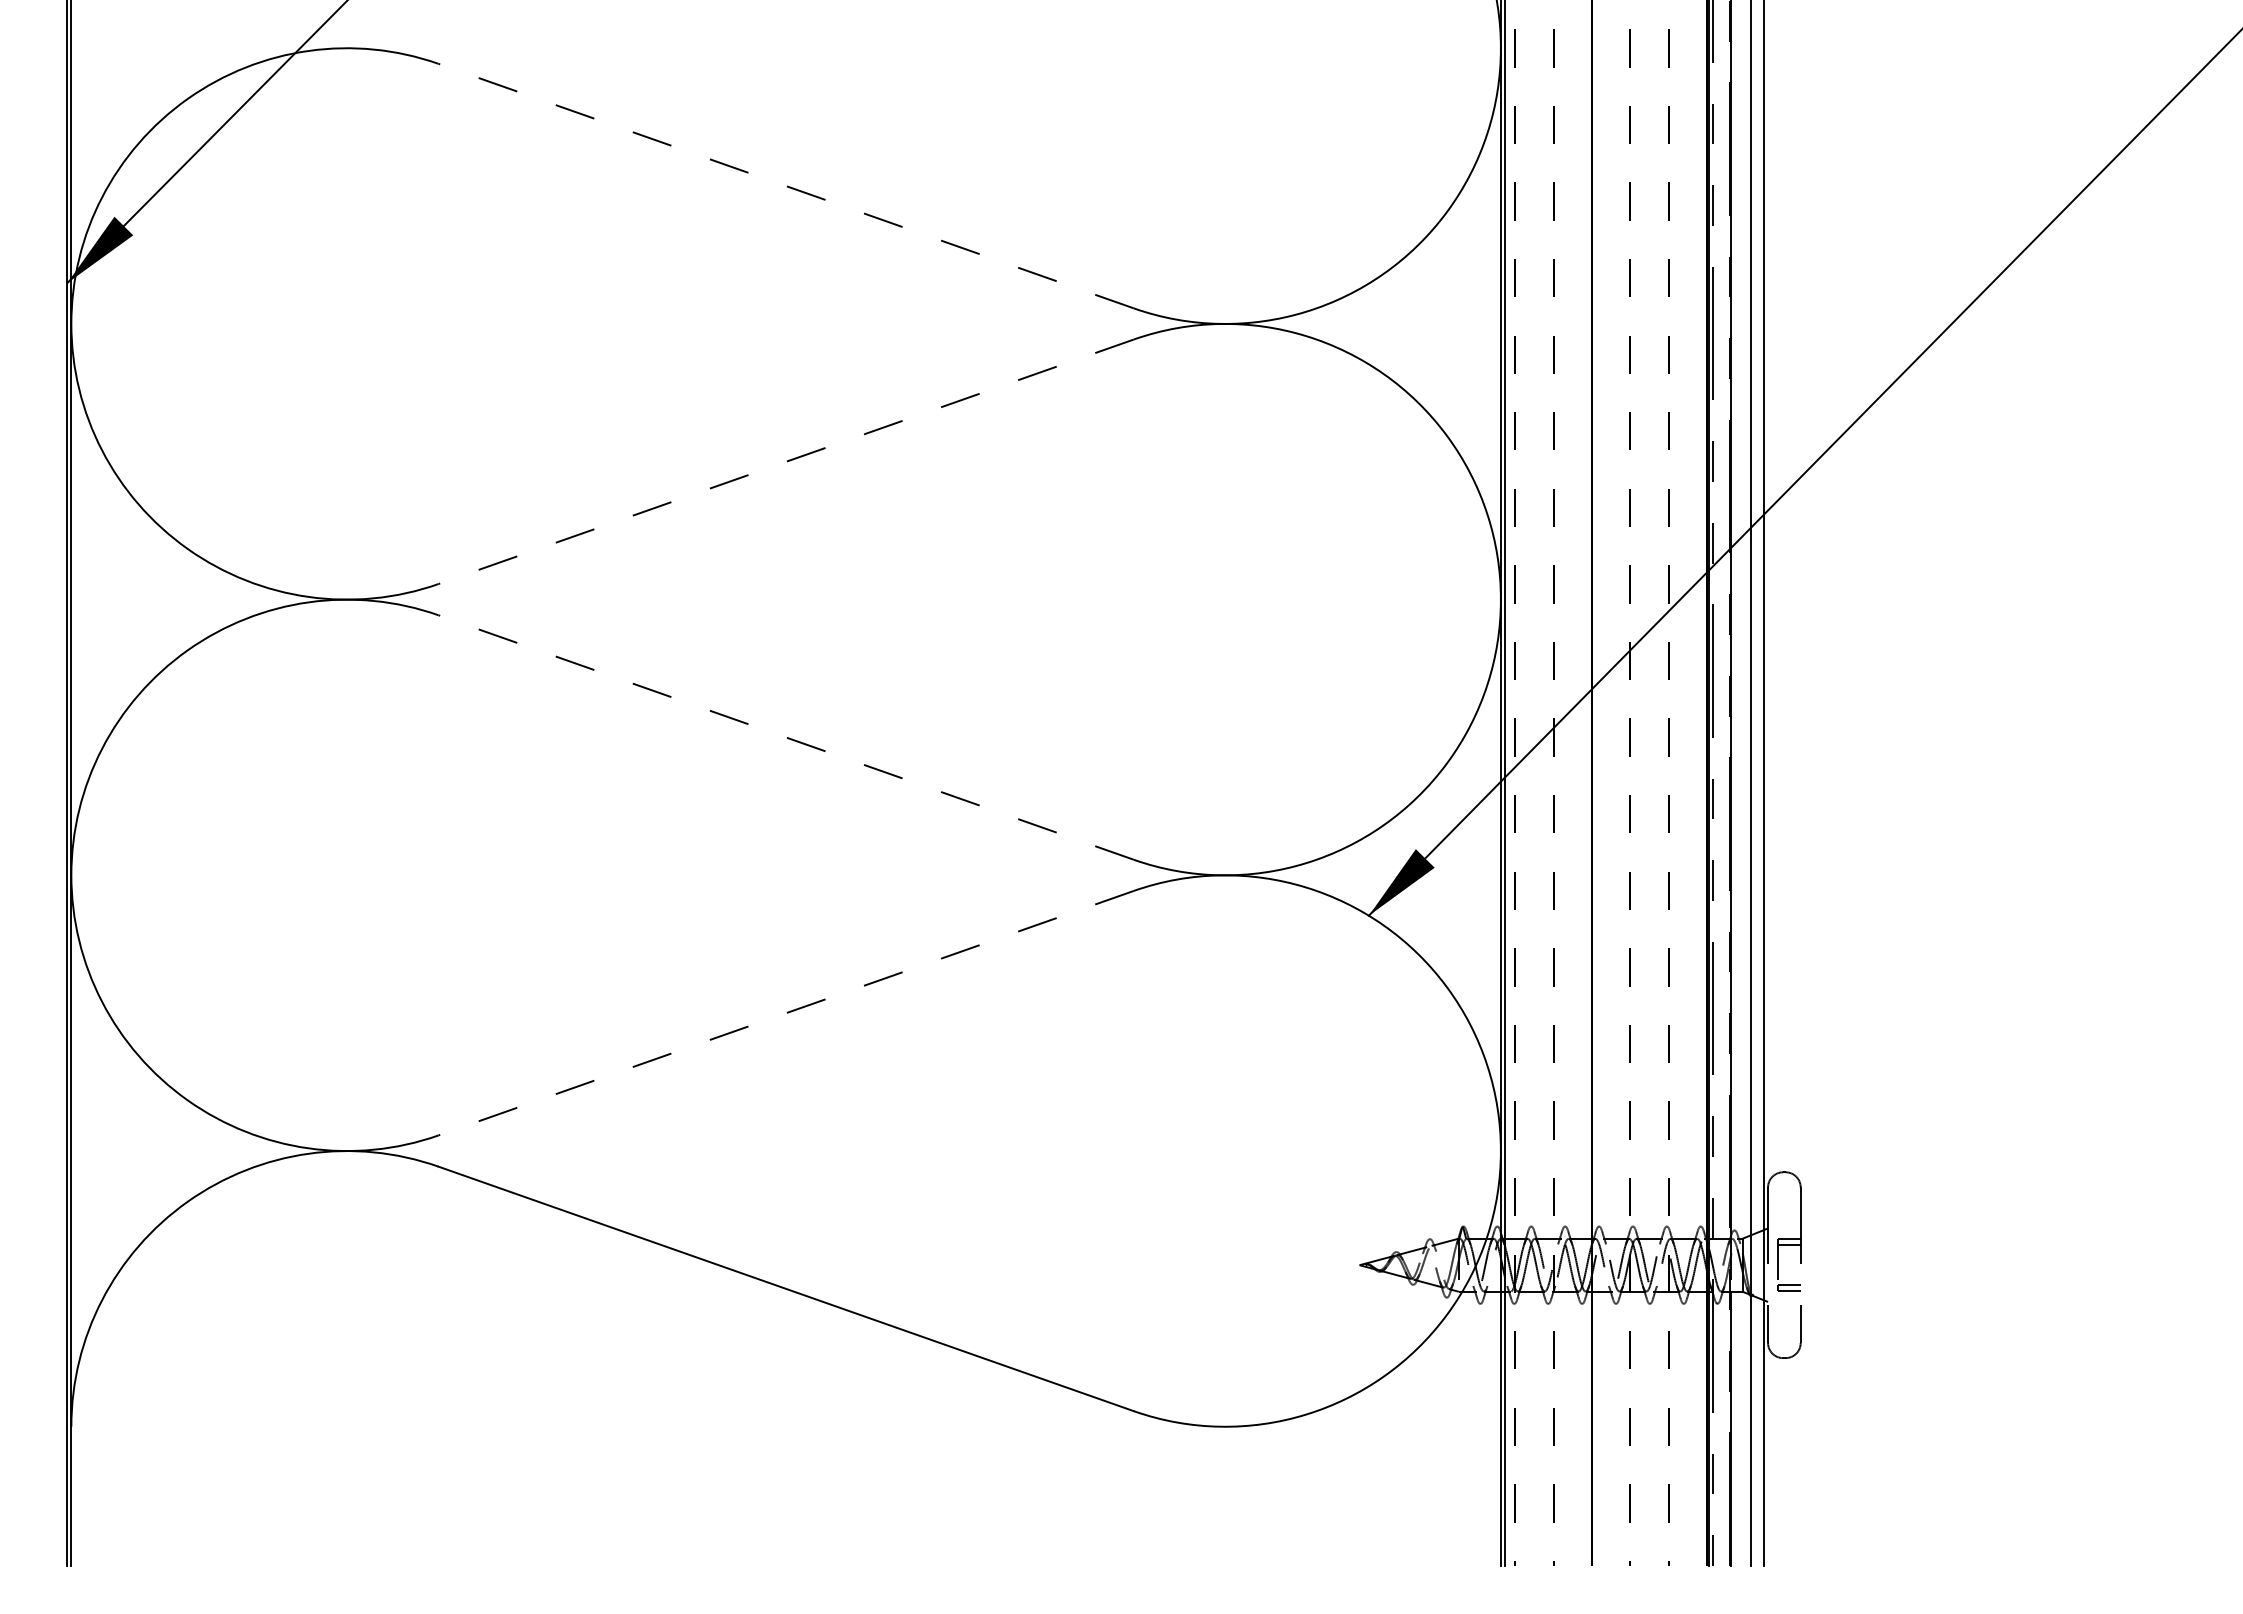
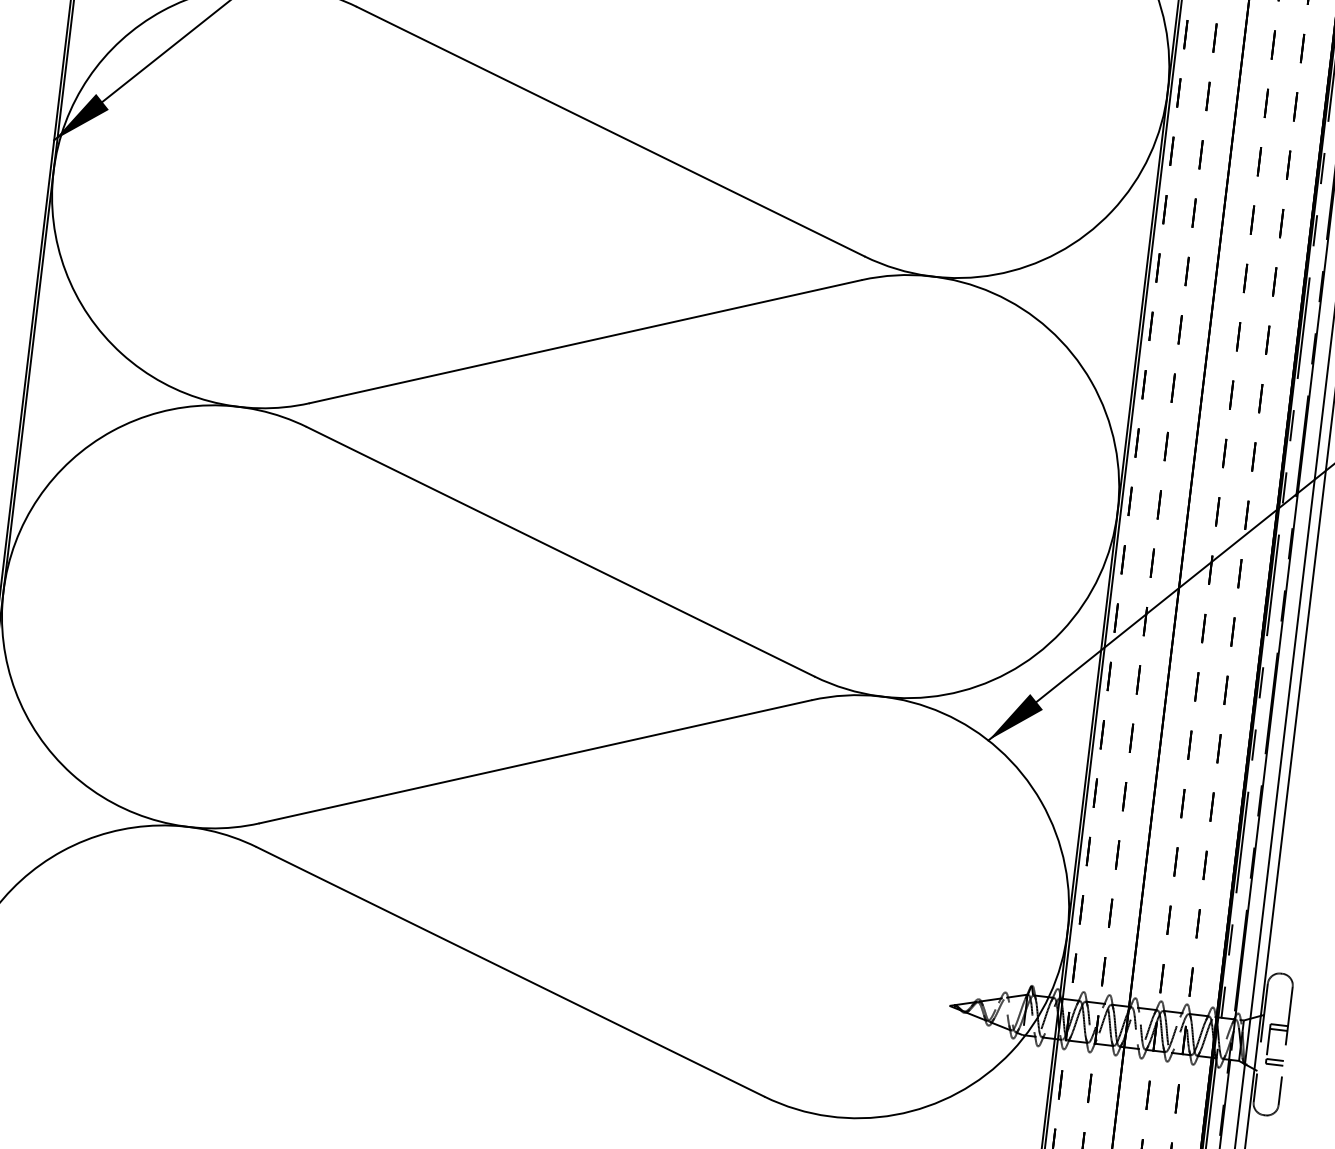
line: (785, 185) -> (610, 131), dashed -> solid
line: (785, 461) -> (585, 341), dashed -> solid
line: (785, 737) -> (560, 551), dashed -> solid
line: (785, 1013) -> (535, 761), dashed -> solid

